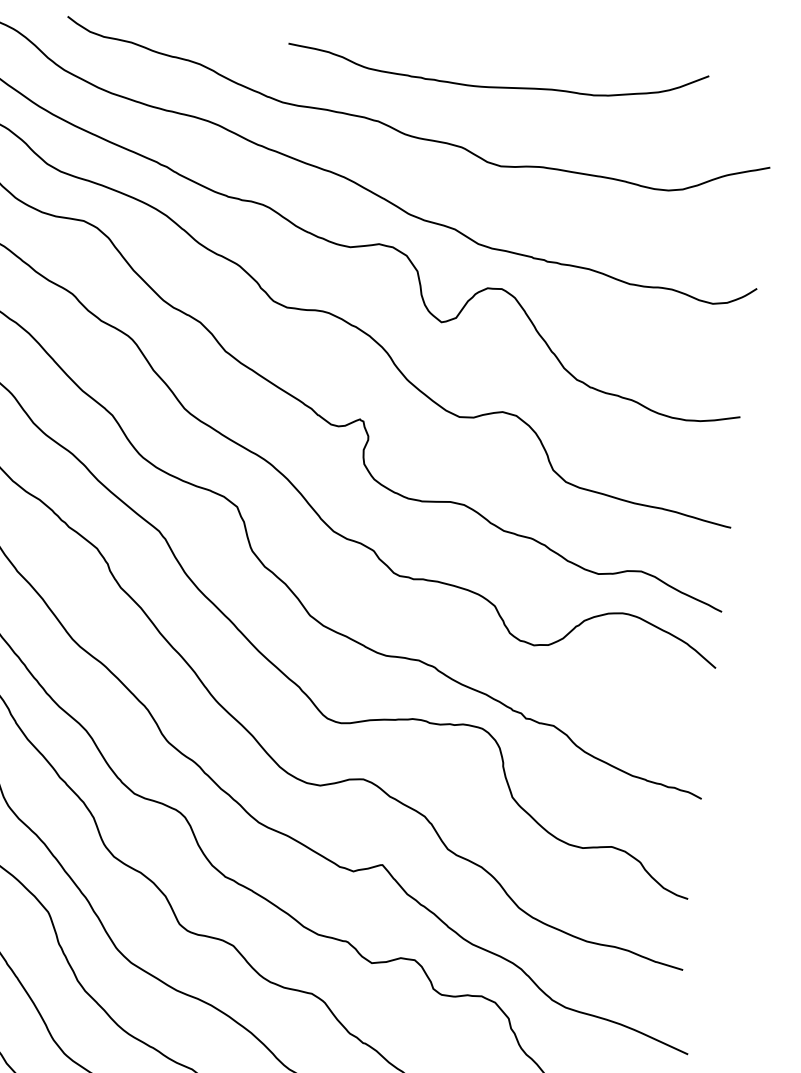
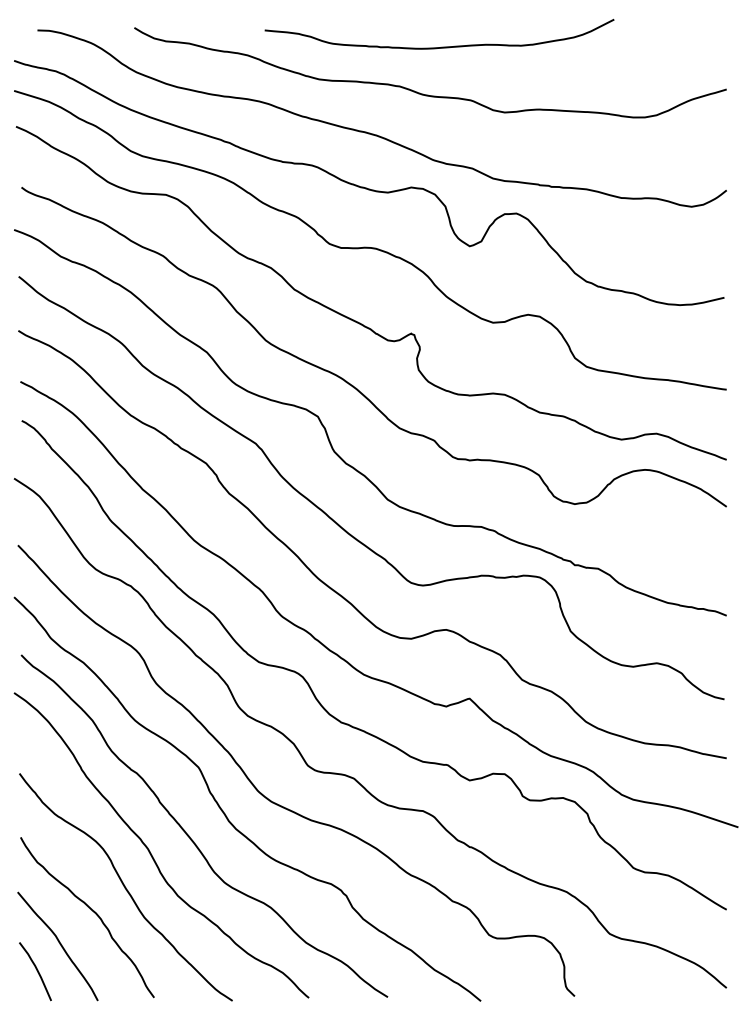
curve: (498, 85) -> (441, 46), moved

